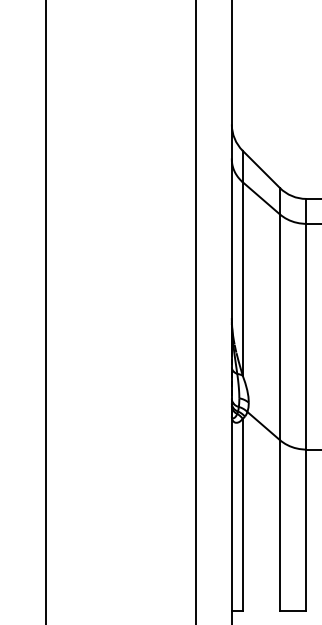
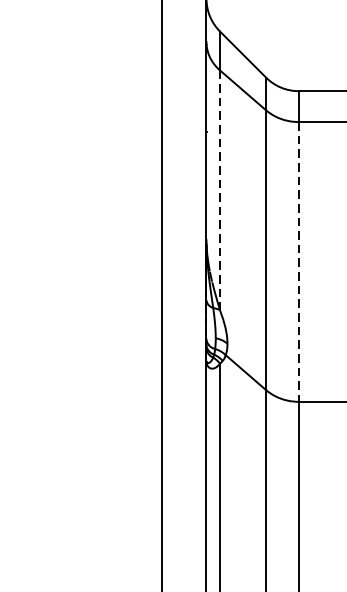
line: (242, 278) -> (219, 189), solid -> dashed
line: (306, 336) -> (299, 261), solid -> dashed

